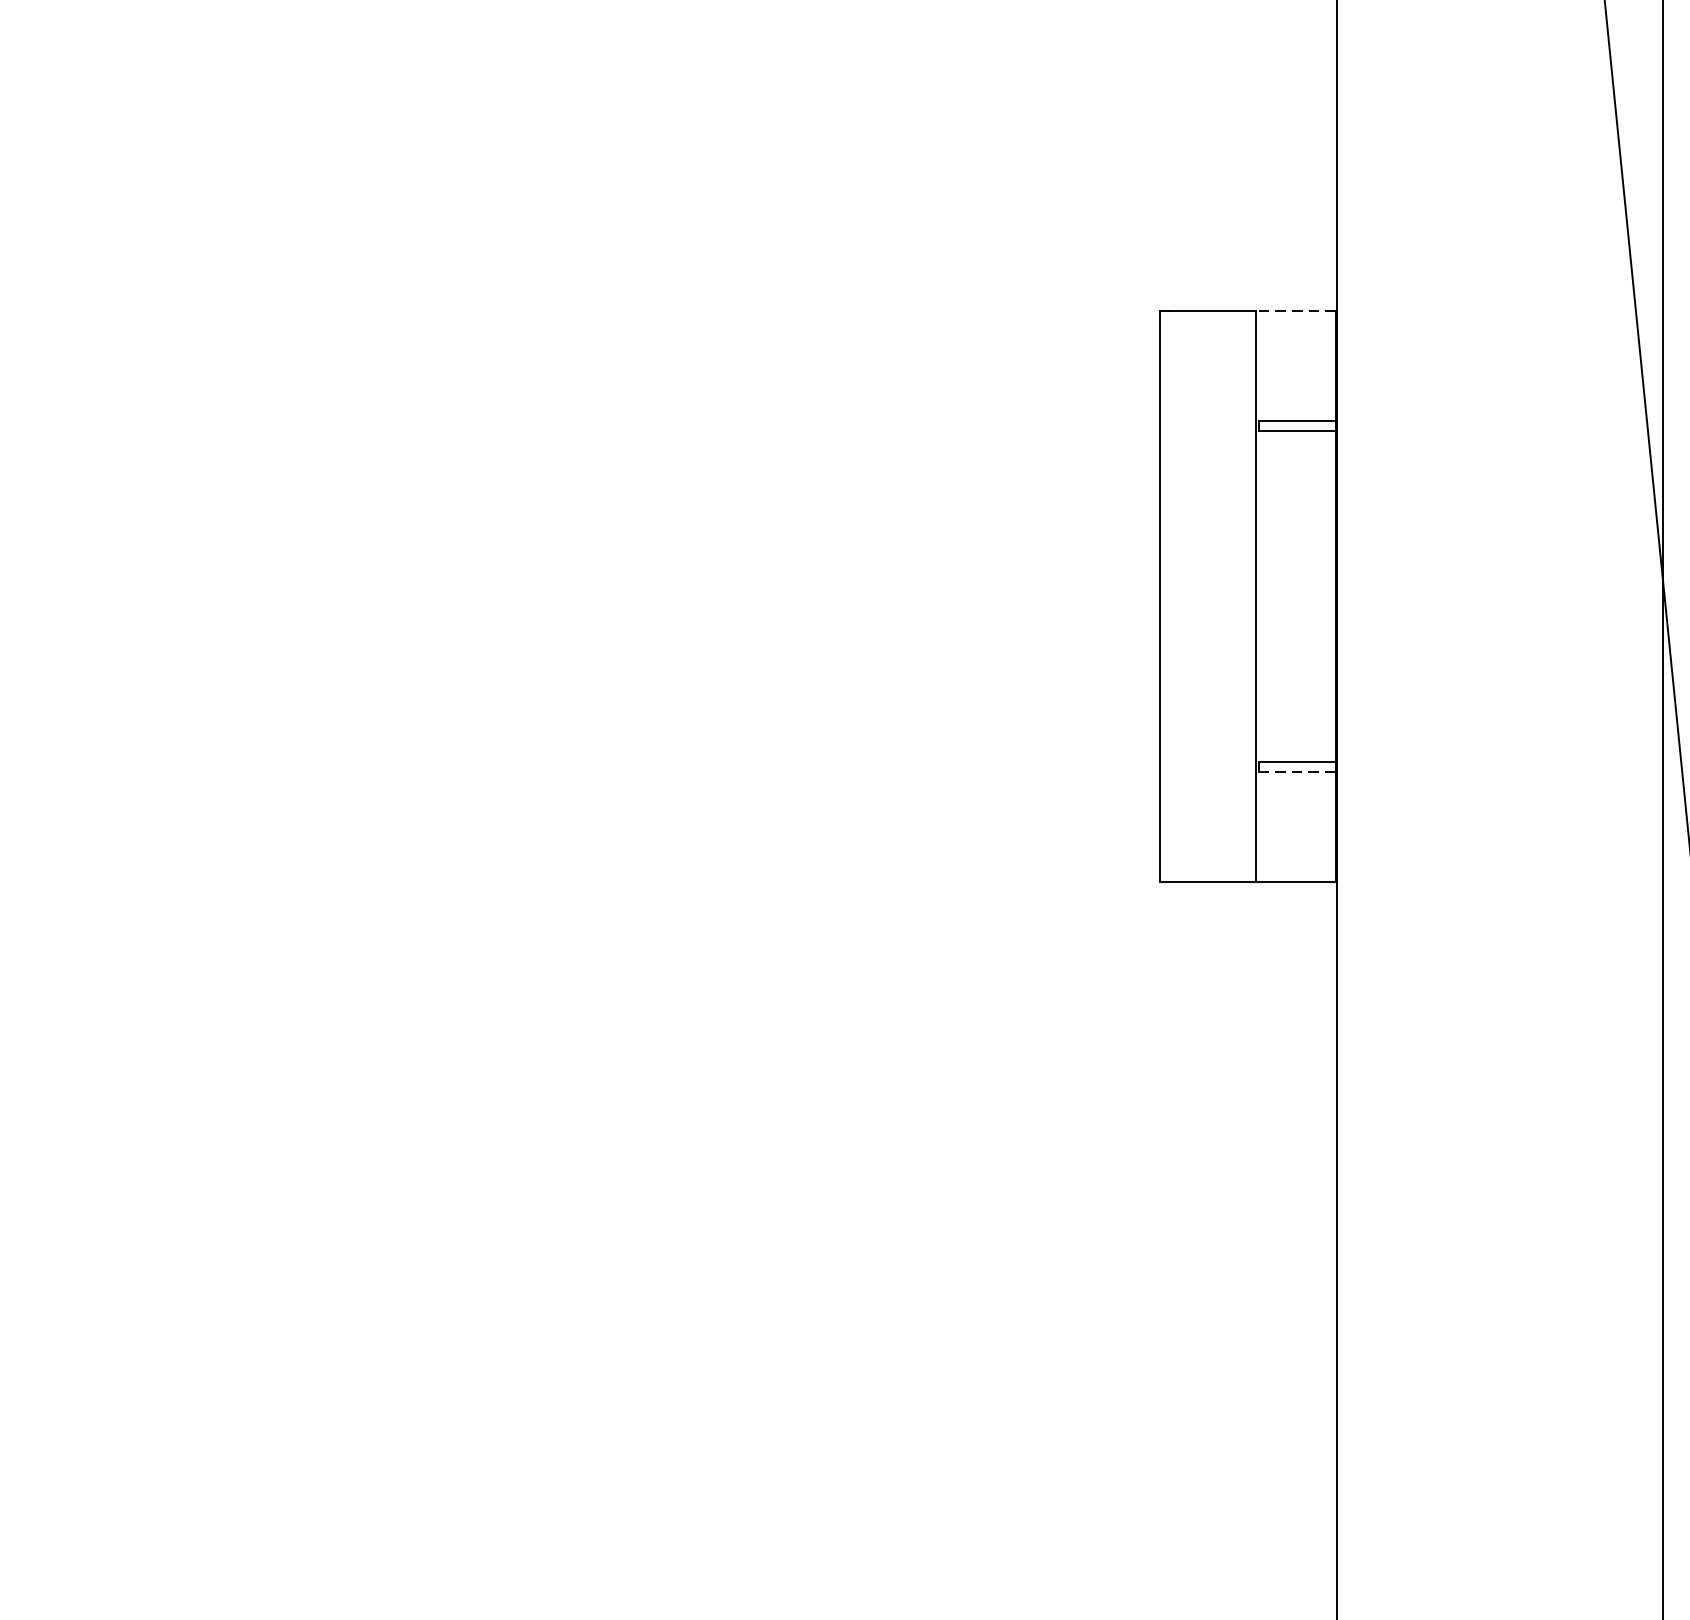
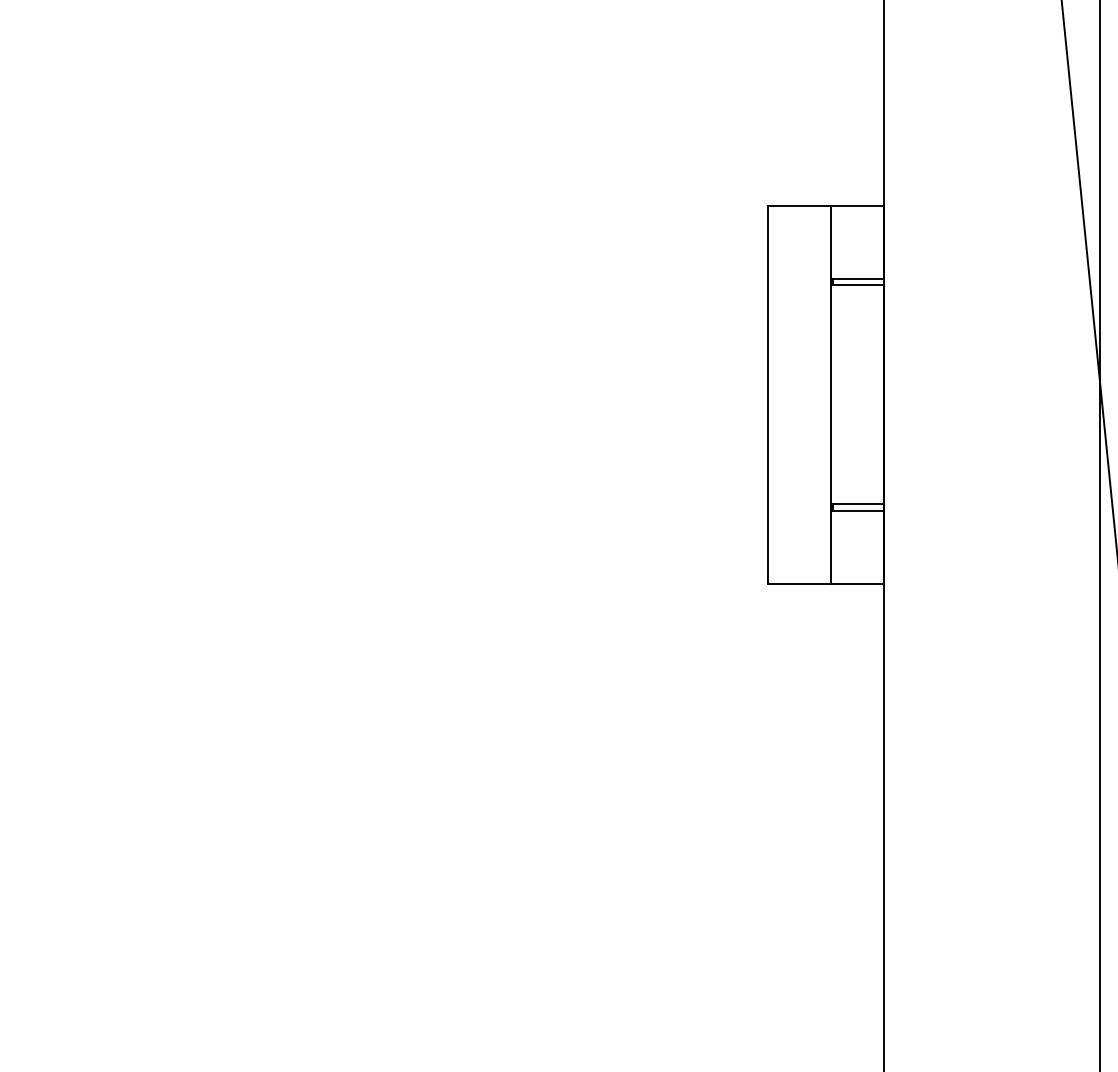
line: (1296, 310) -> (857, 205), dashed -> solid
line: (1296, 771) -> (857, 510), dashed -> solid

